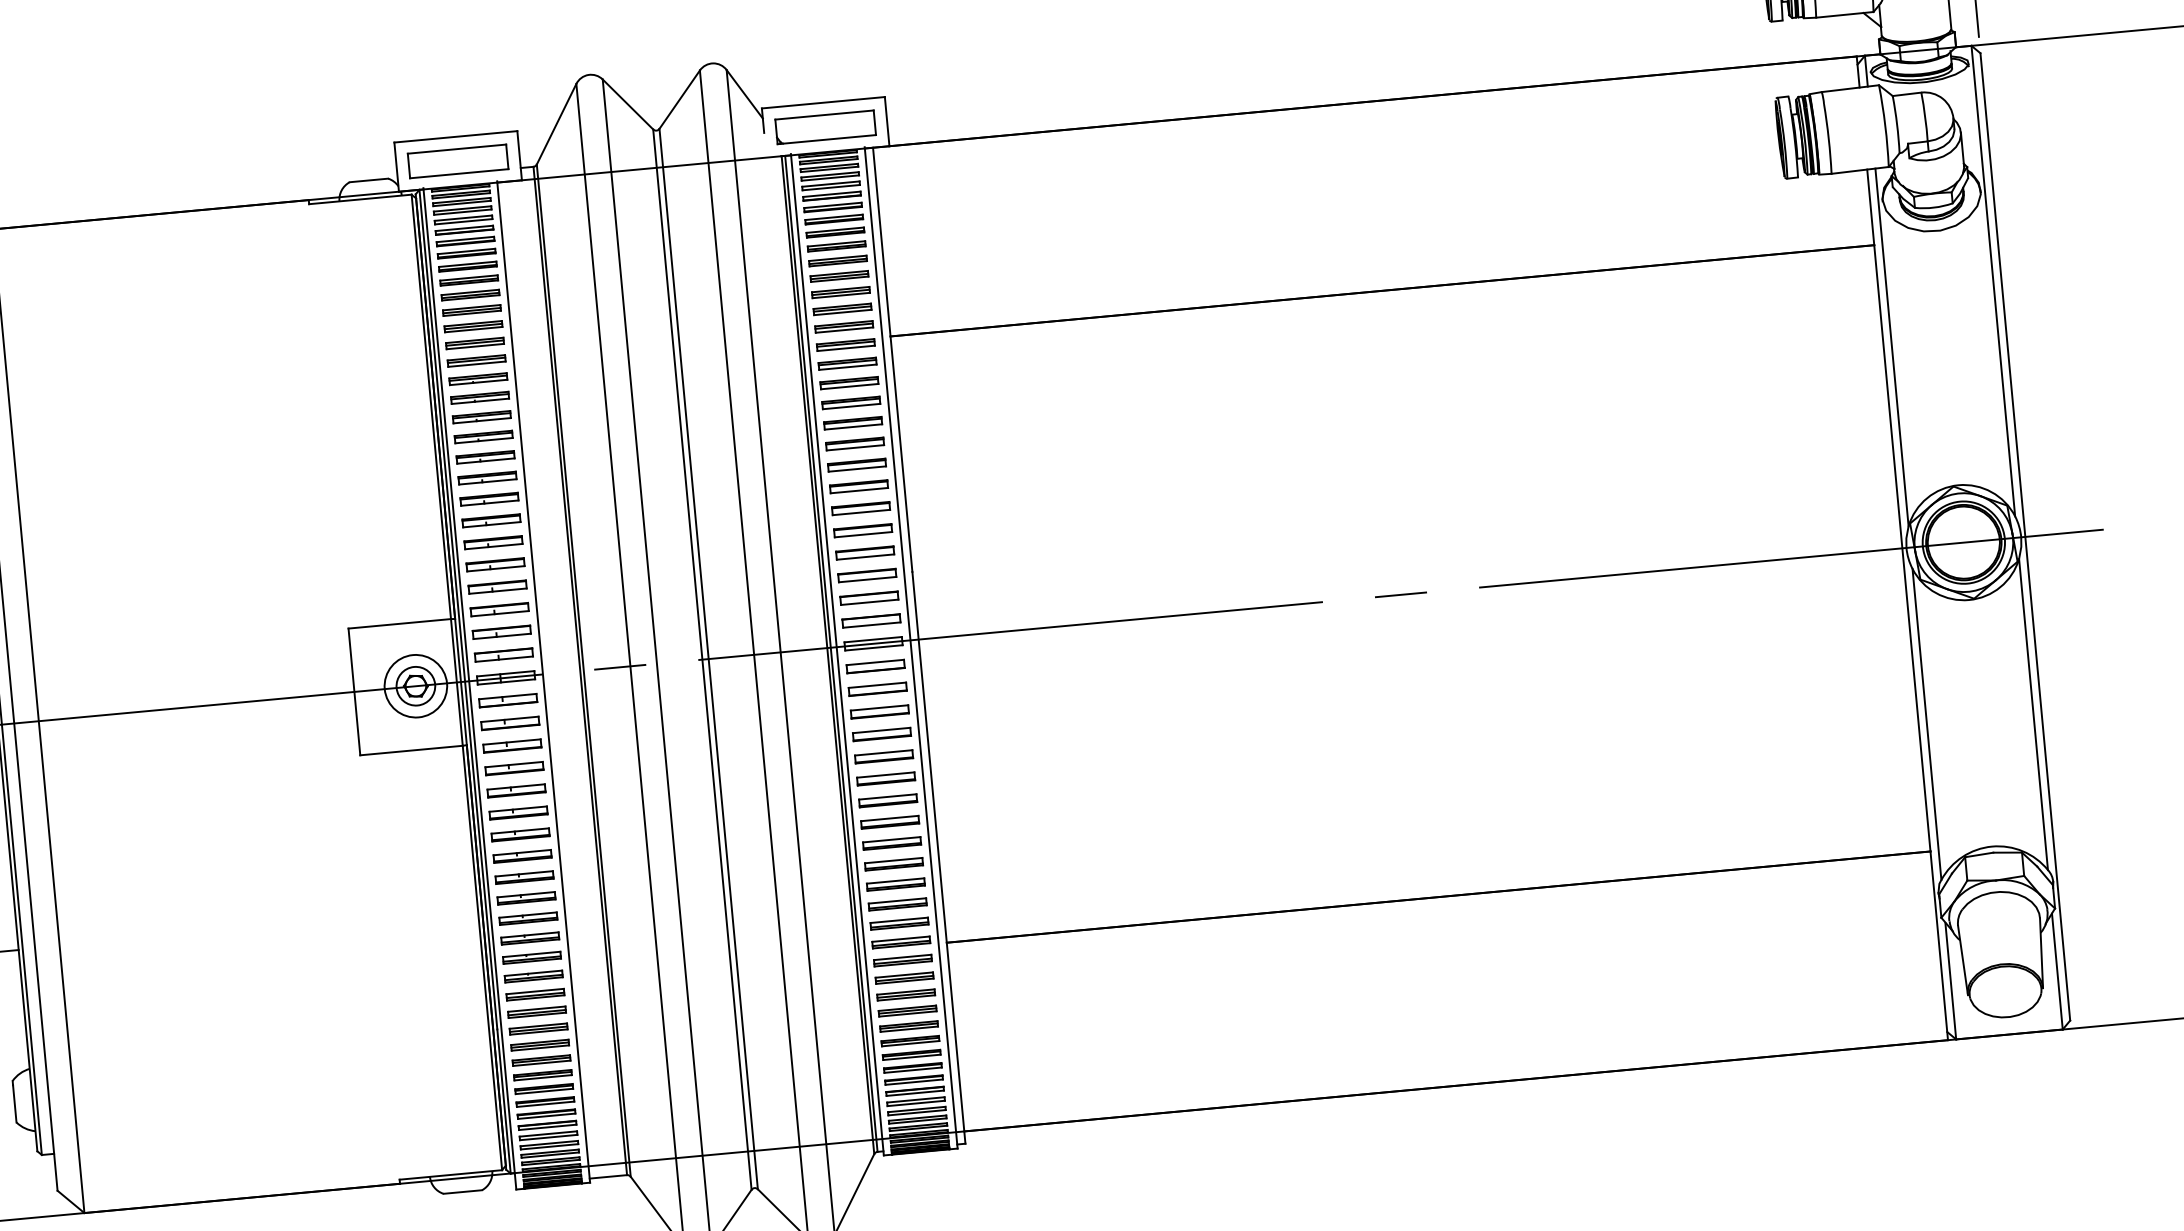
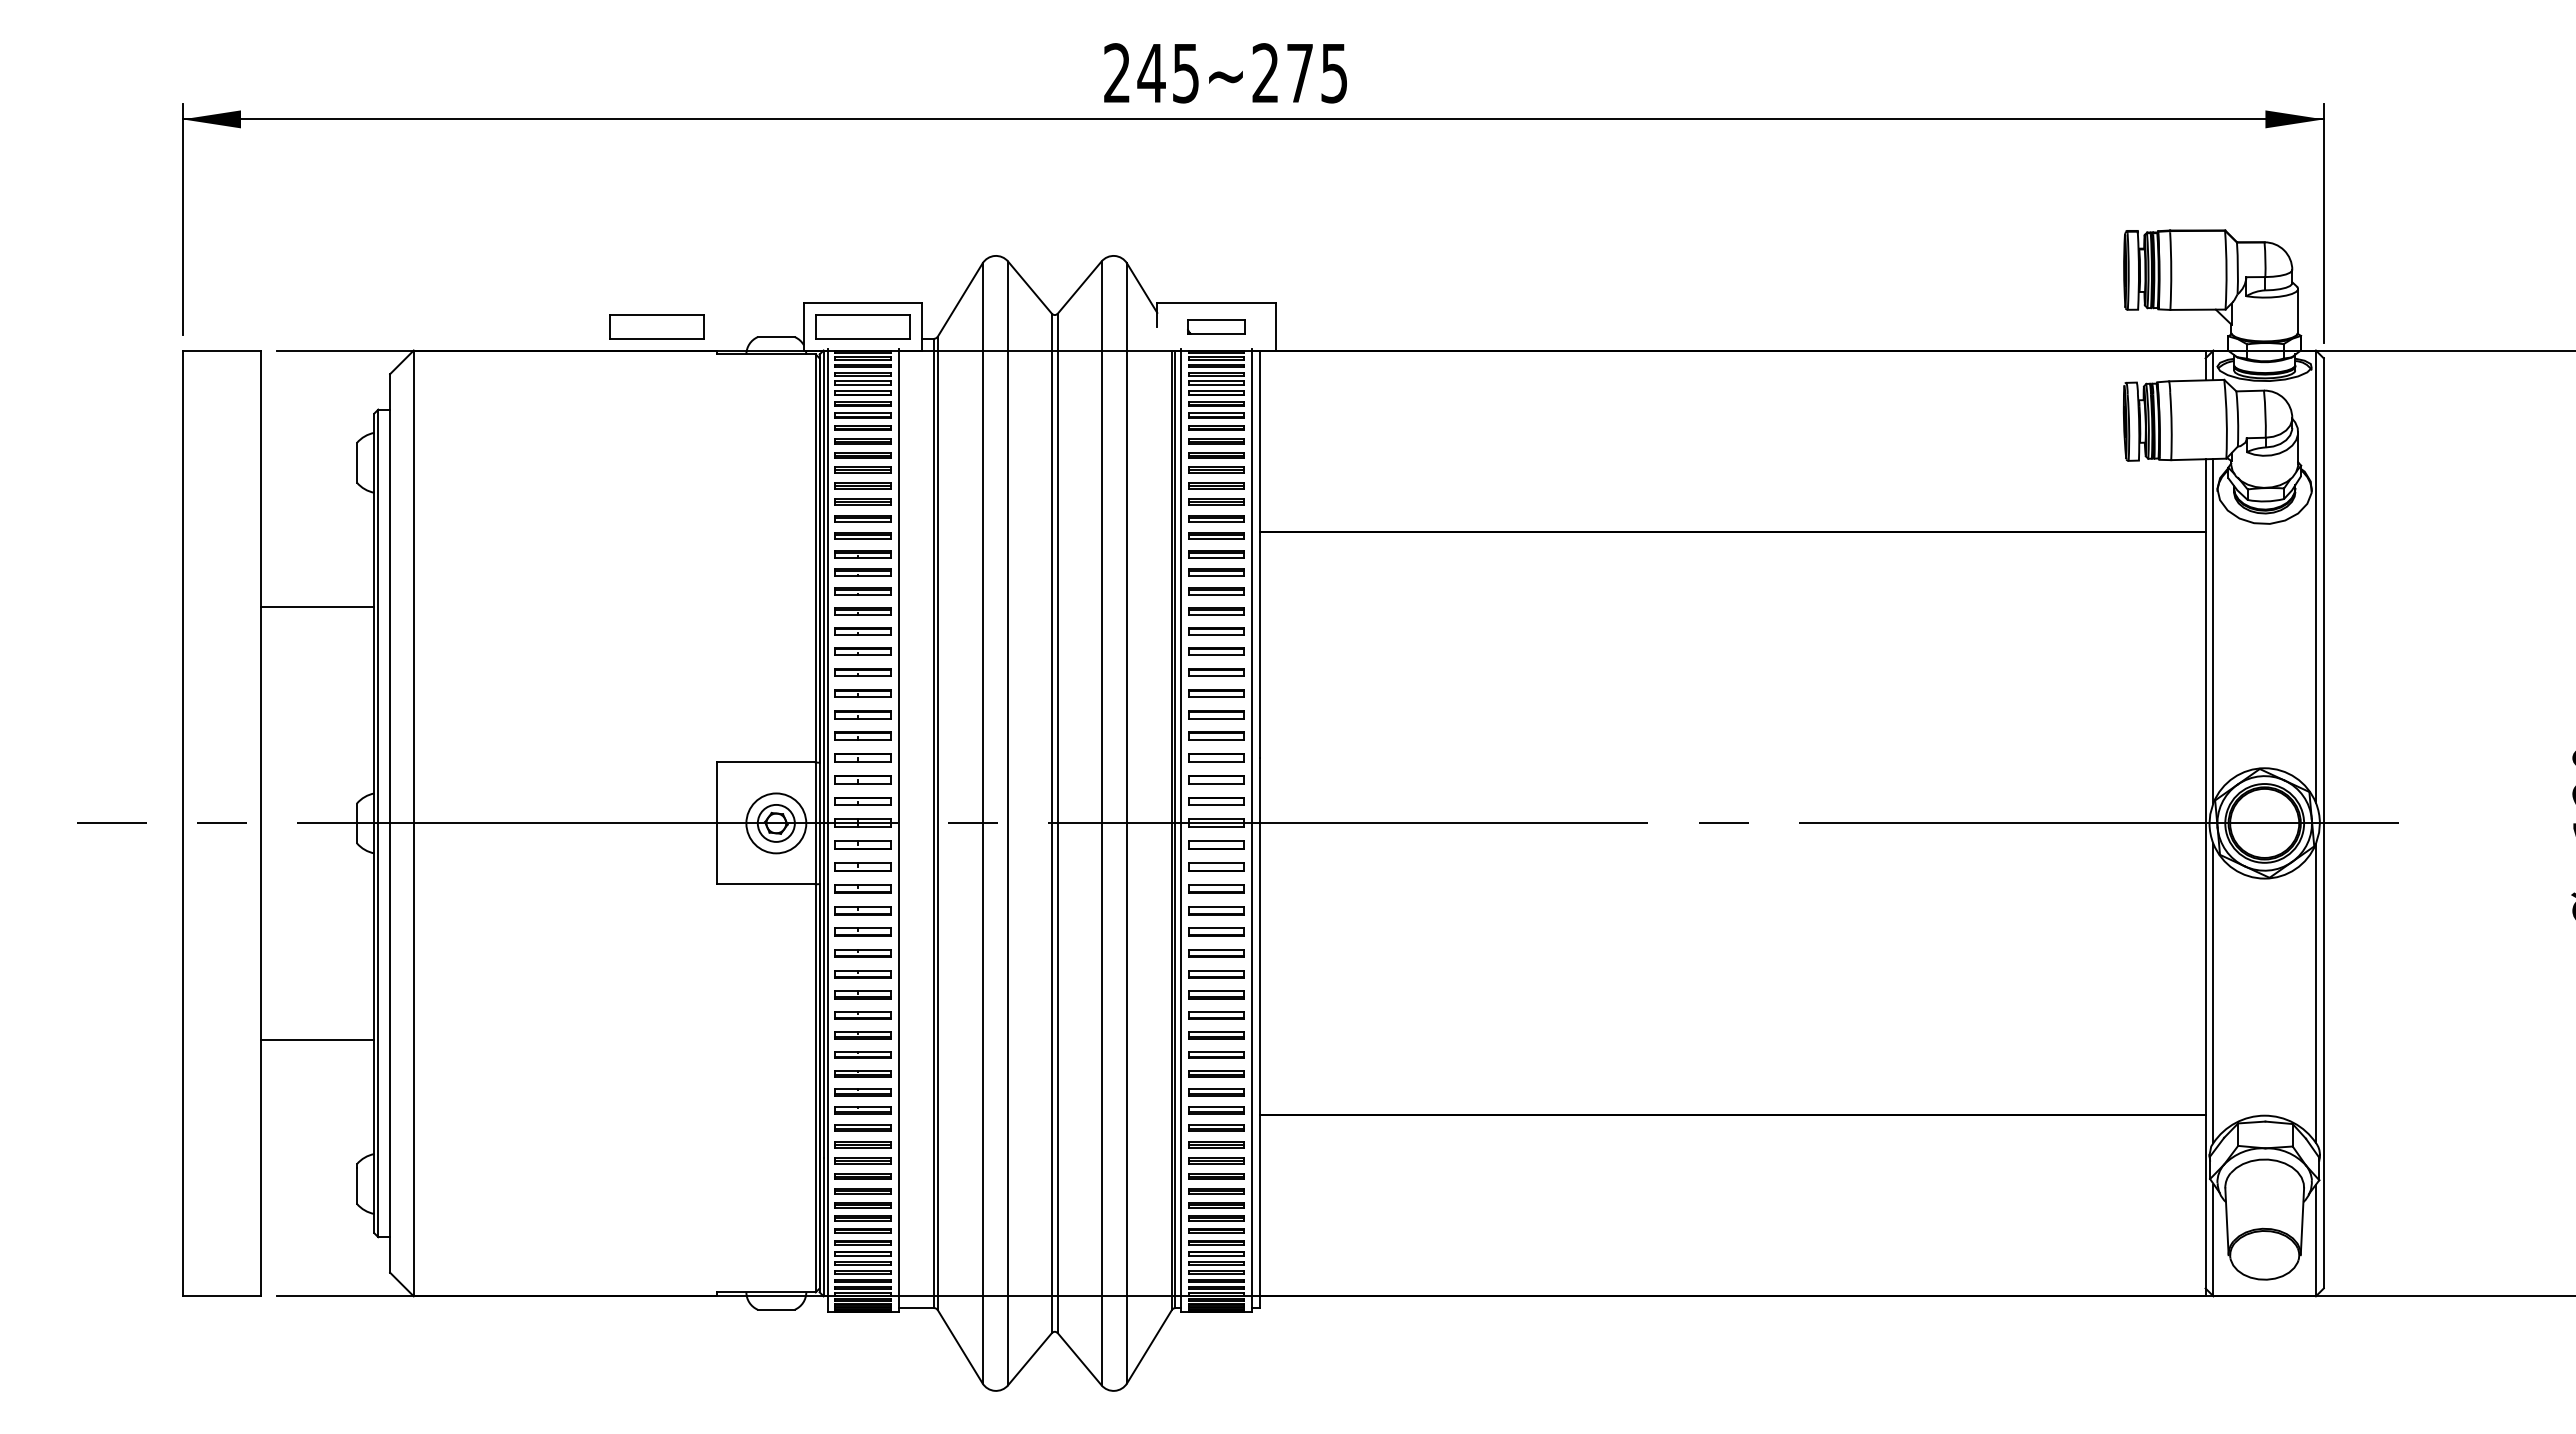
part: (825, 126) -> (1216, 326), size x0.6
part: (243, 180) -> (656, 326), added

